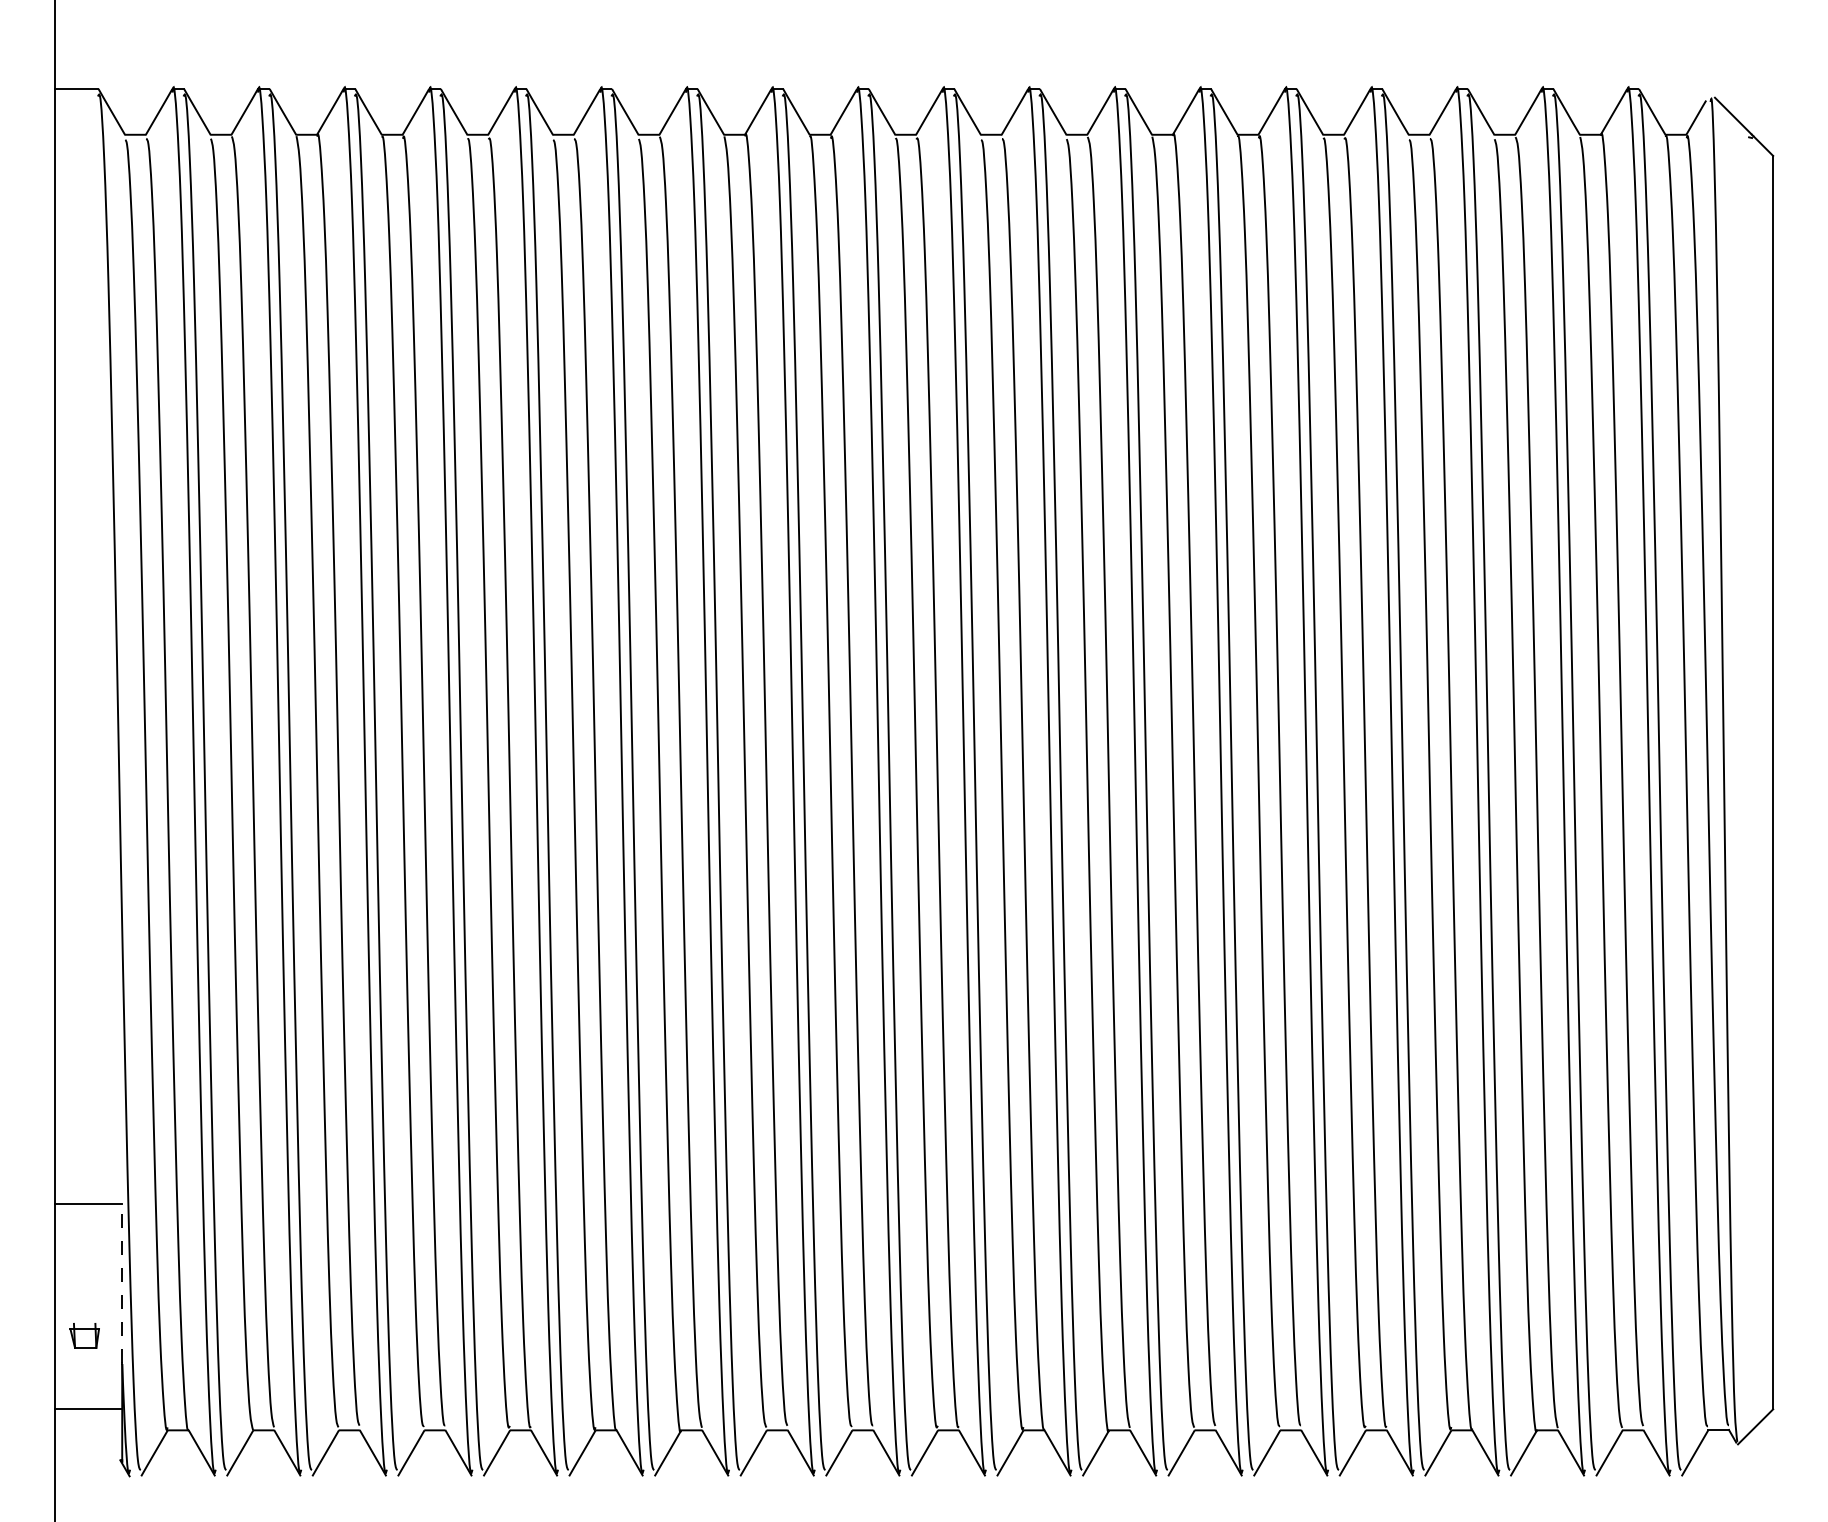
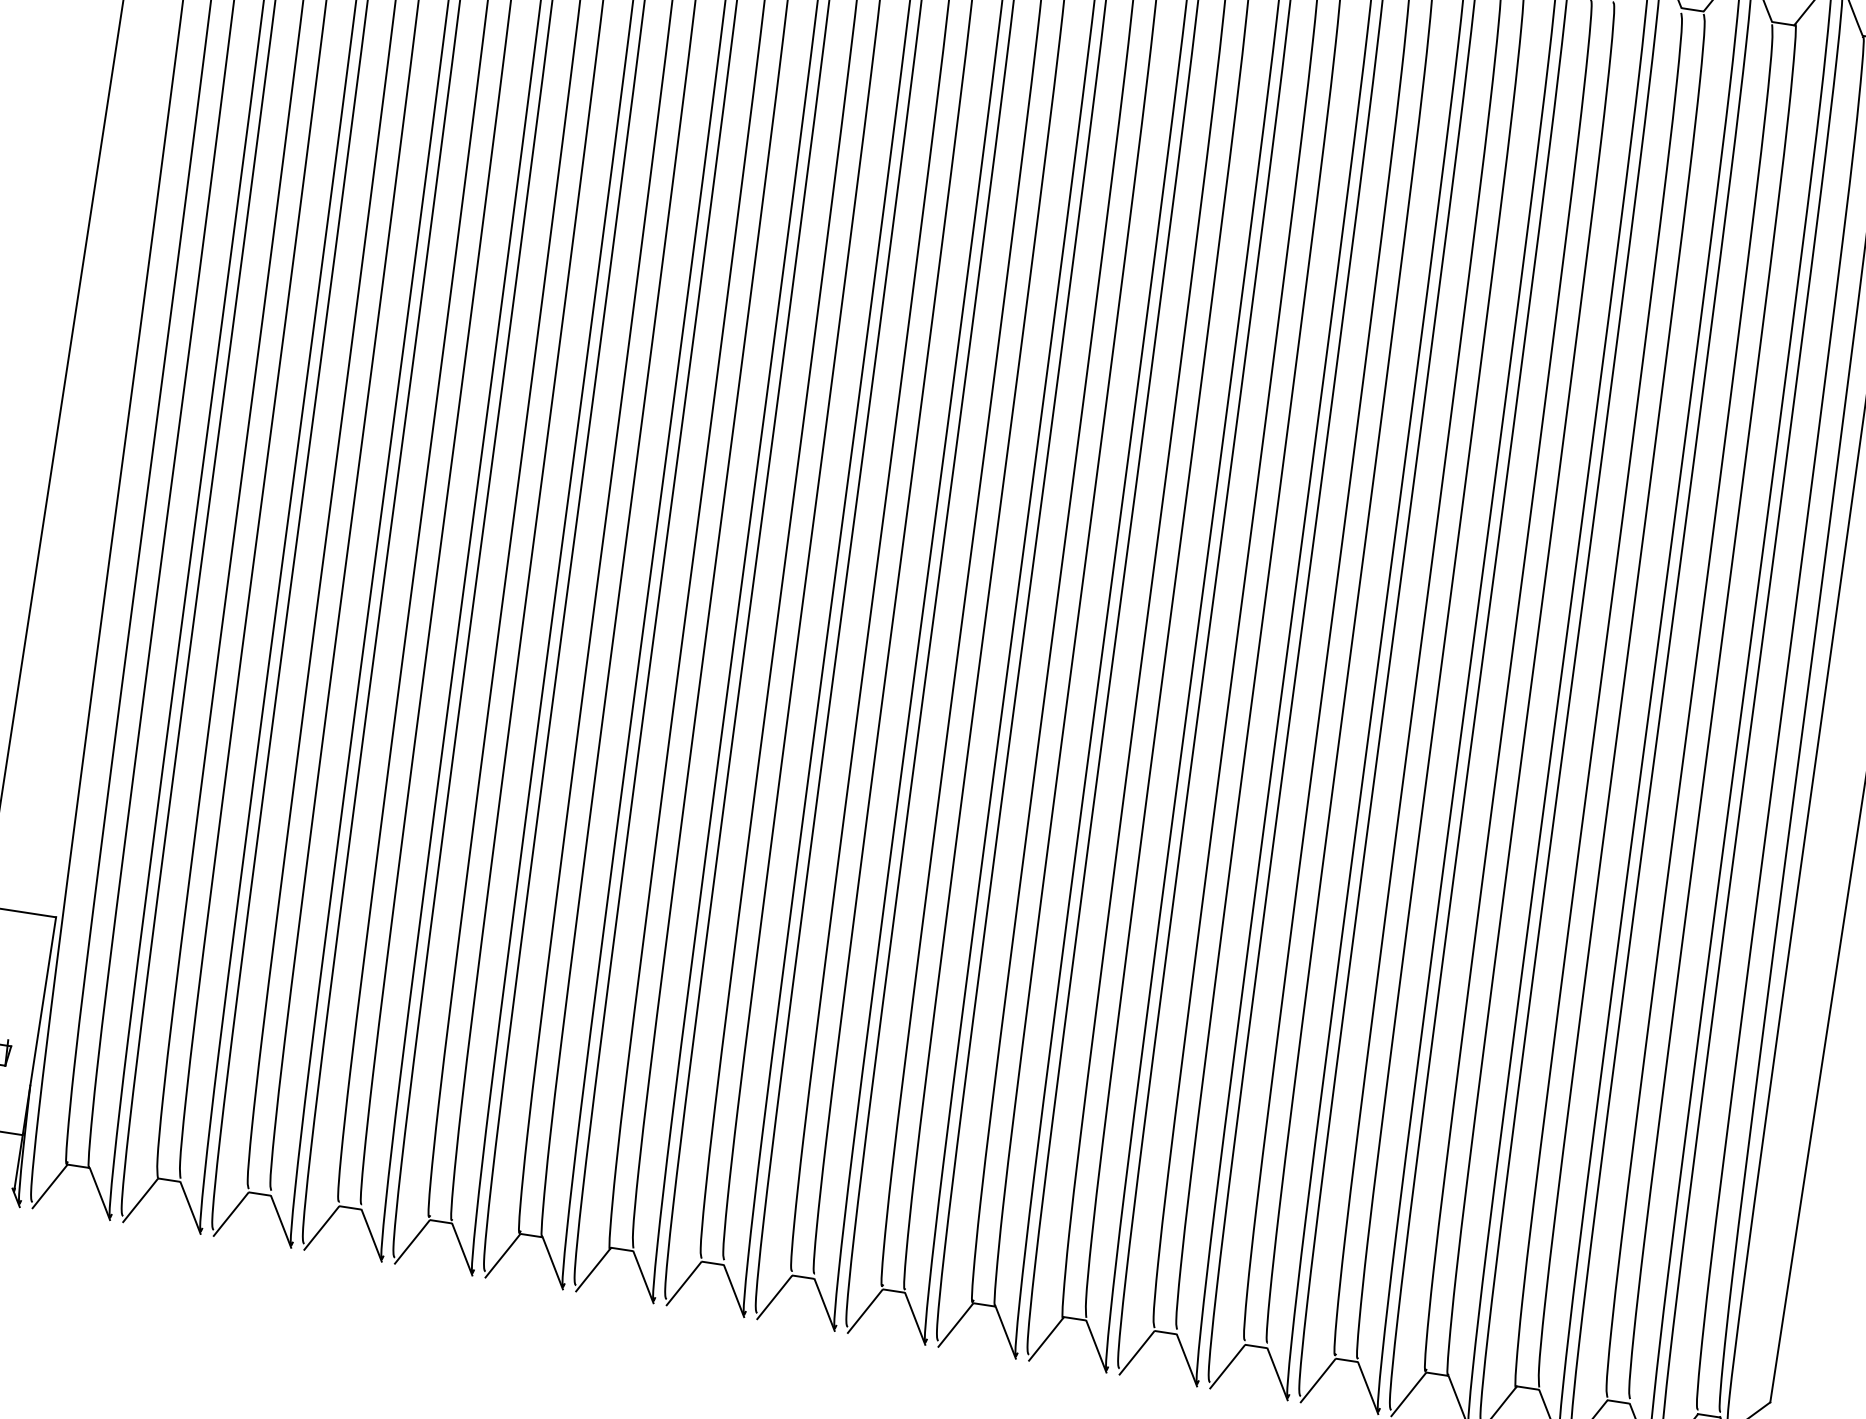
line: (122, 1283) -> (43, 1001), dashed -> solid

